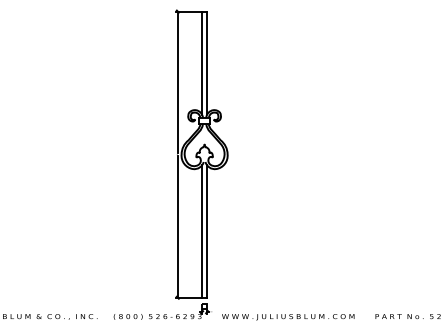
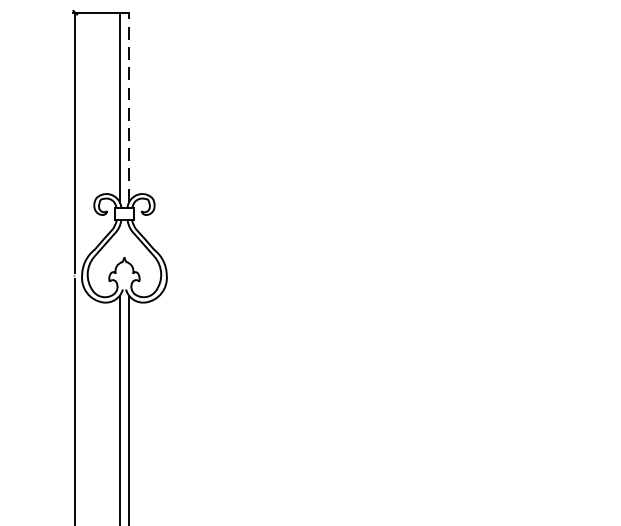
line: (207, 62) -> (129, 106), solid -> dashed

